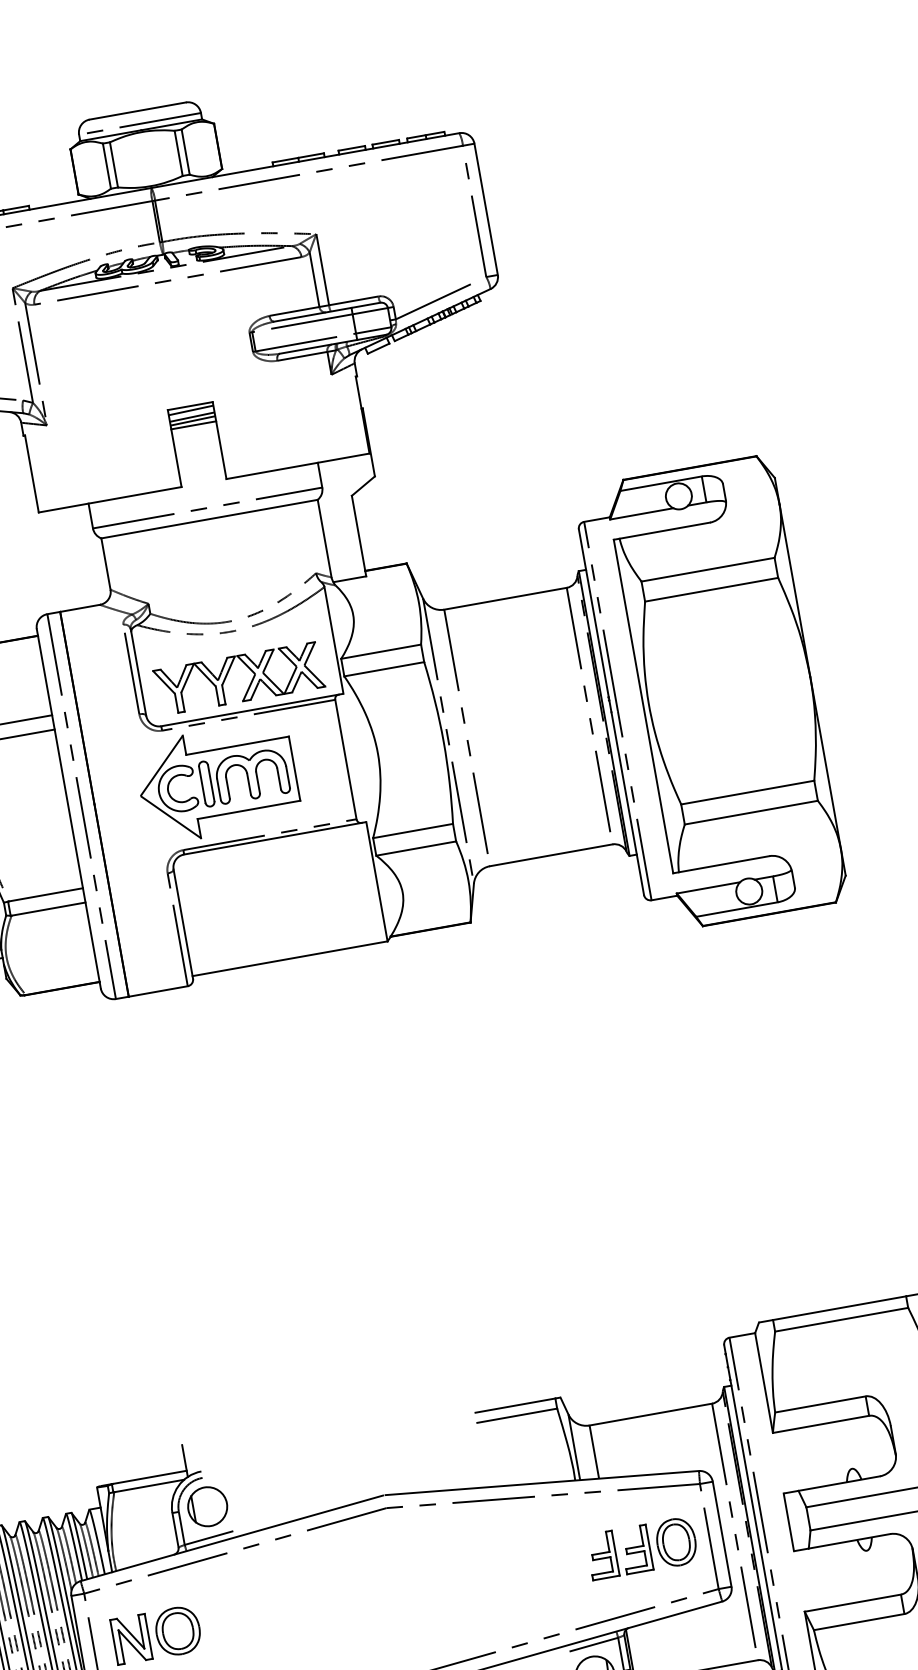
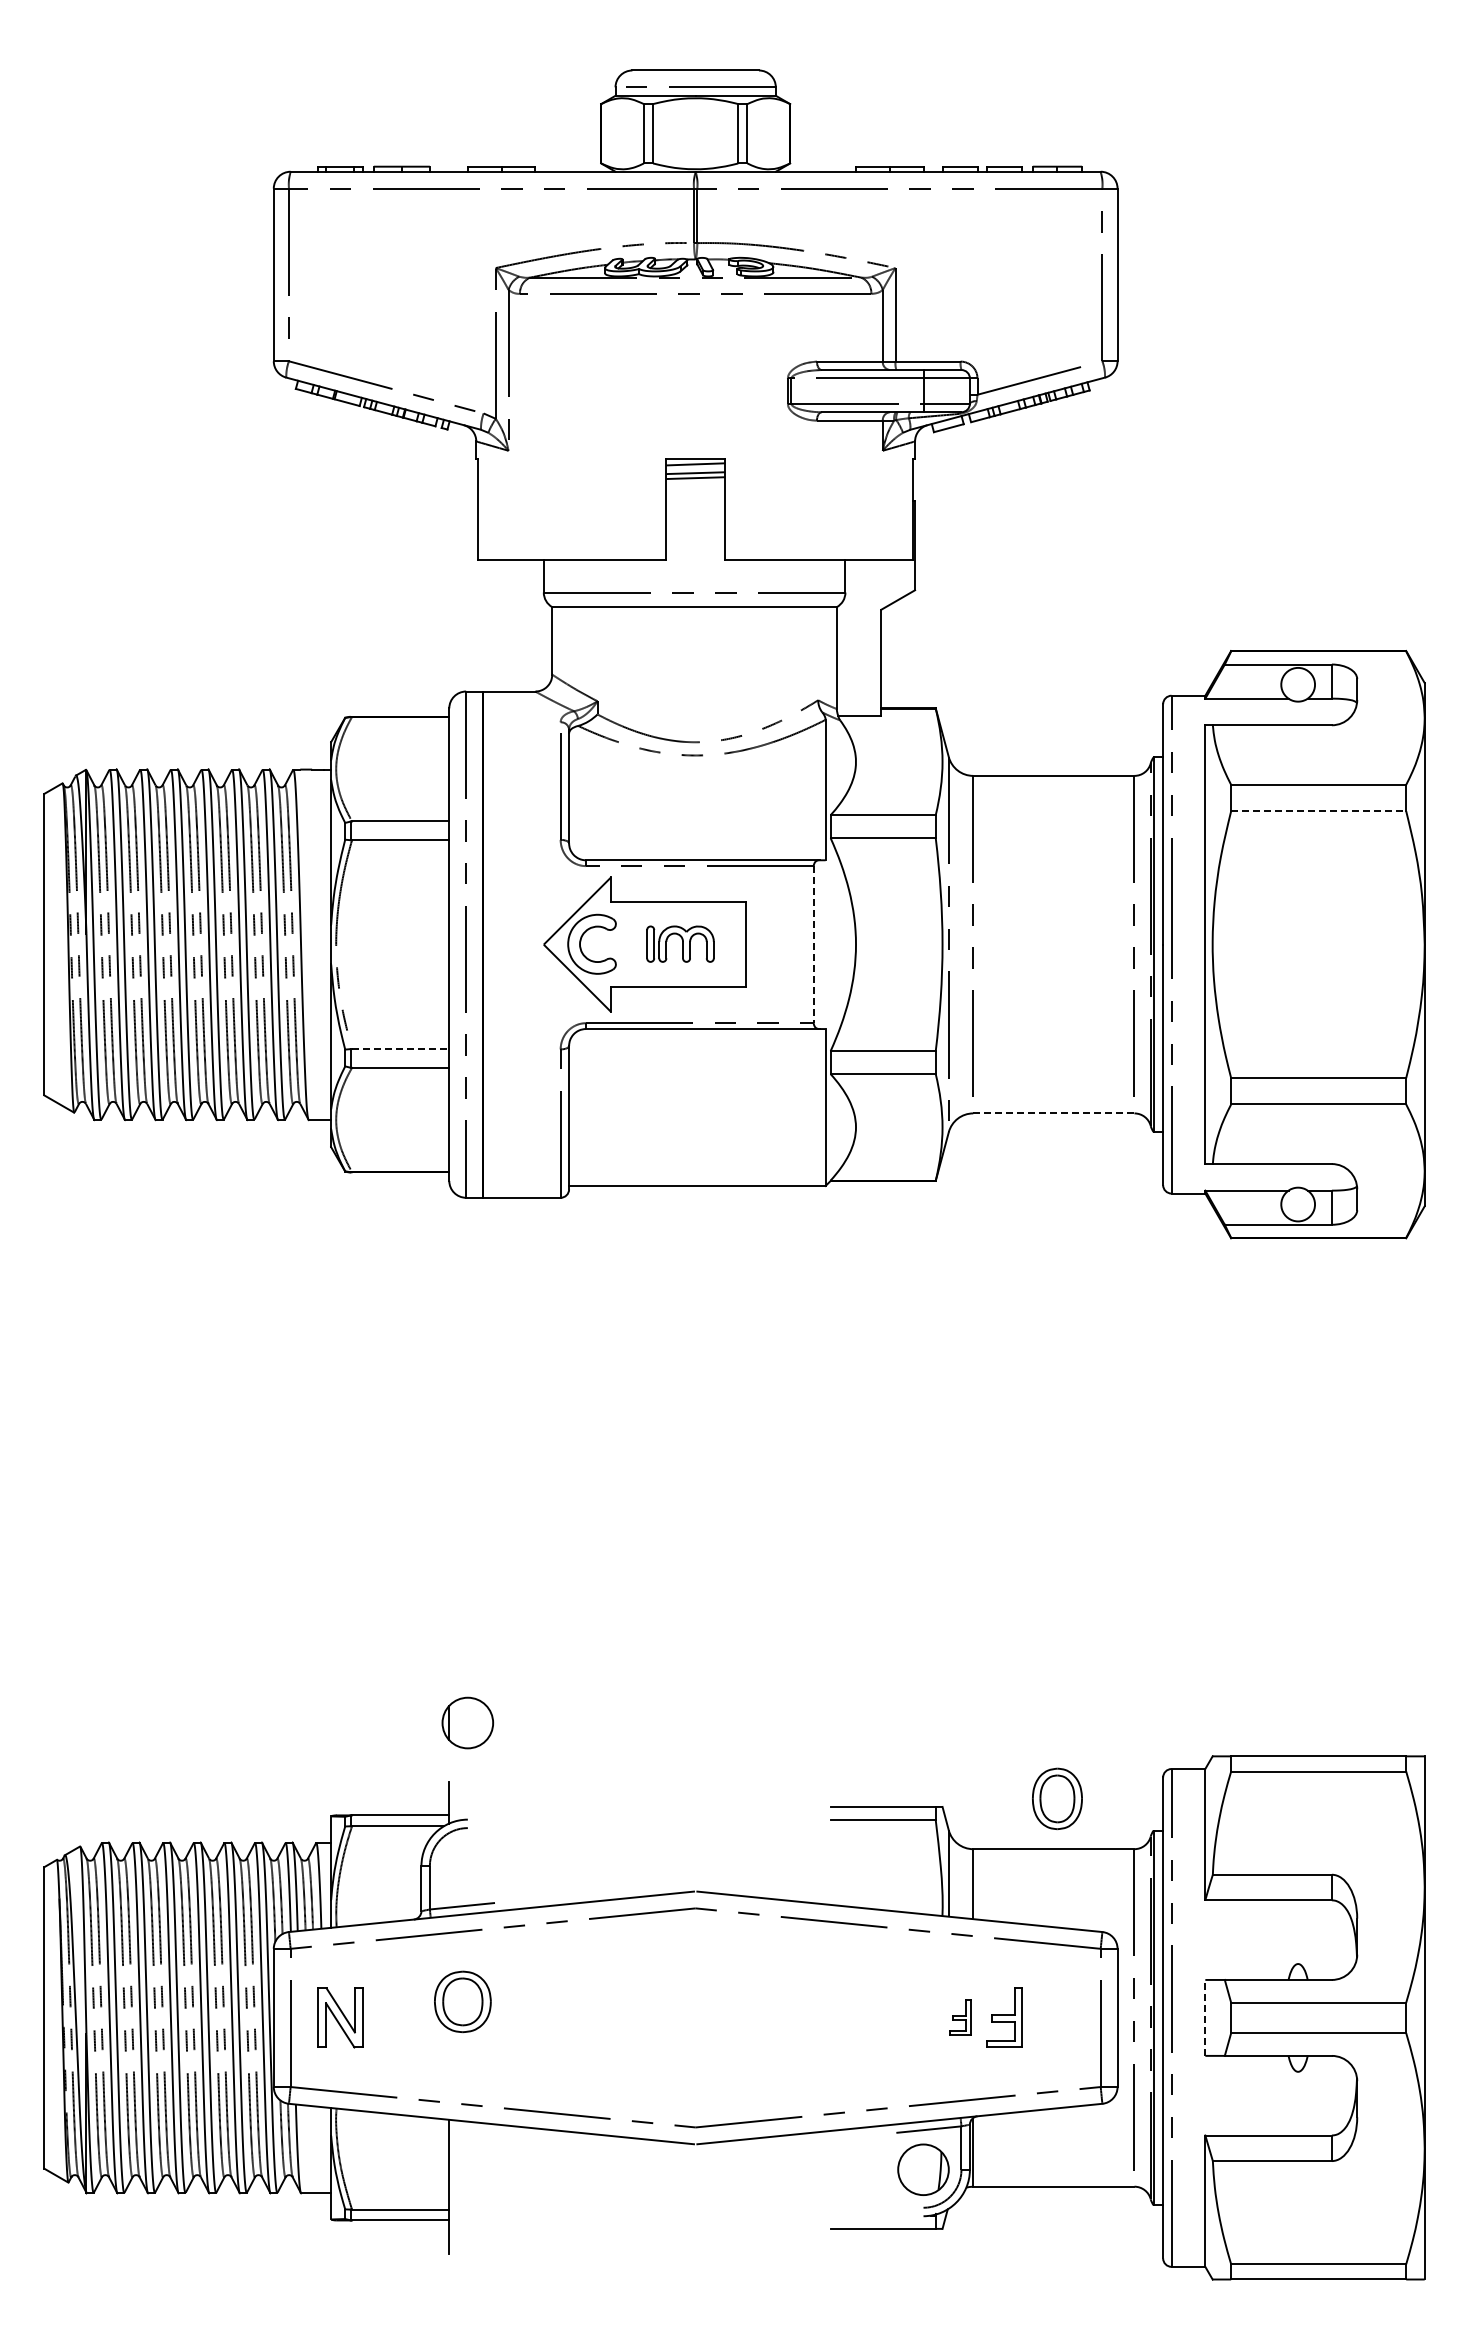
line: (193, 425) -> (695, 483), removed
line: (711, 589) -> (1318, 811), solid -> dashed
part: (227, 674) -> (682, 809), removed
line: (345, 759) -> (813, 944), solid -> dashed
part: (244, 776) -> (680, 943), size x0.6
line: (550, 855) -> (1053, 1113), solid -> dashed
line: (45, 895) -> (400, 1049), solid -> dashed
part: (207, 1506) -> (467, 1722), moved
line: (788, 1522) -> (1205, 2017), solid -> dashed
part: (676, 1542) -> (1057, 1798), moved
part: (602, 1555) -> (960, 2017), size x0.6
part: (177, 1630) -> (462, 2001), moved

